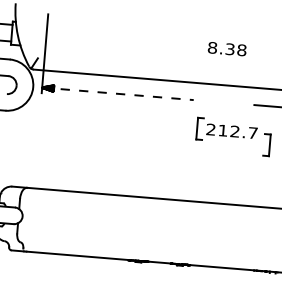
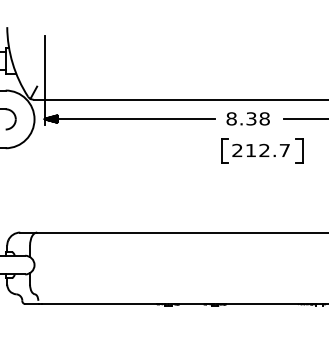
text: (226, 48) -> (247, 118), moved
line: (118, 94) -> (130, 119), dashed -> solid
part: (267, 144) -> (299, 150), moved

